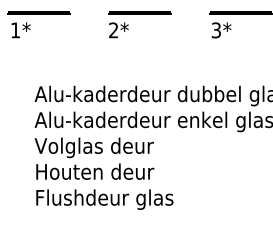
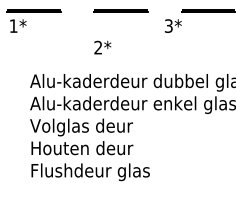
text: (118, 30) -> (102, 47), moved
text: (221, 30) -> (173, 26), moved

